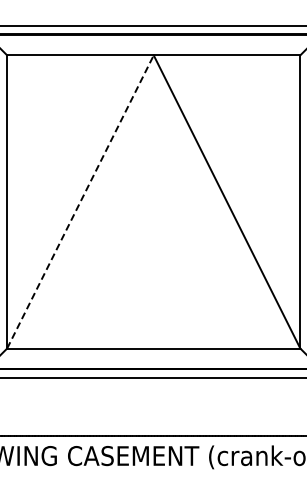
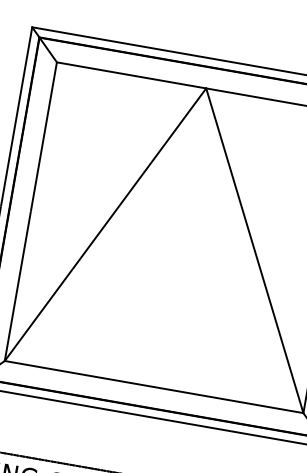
line: (80, 201) -> (105, 224), dashed -> solid

